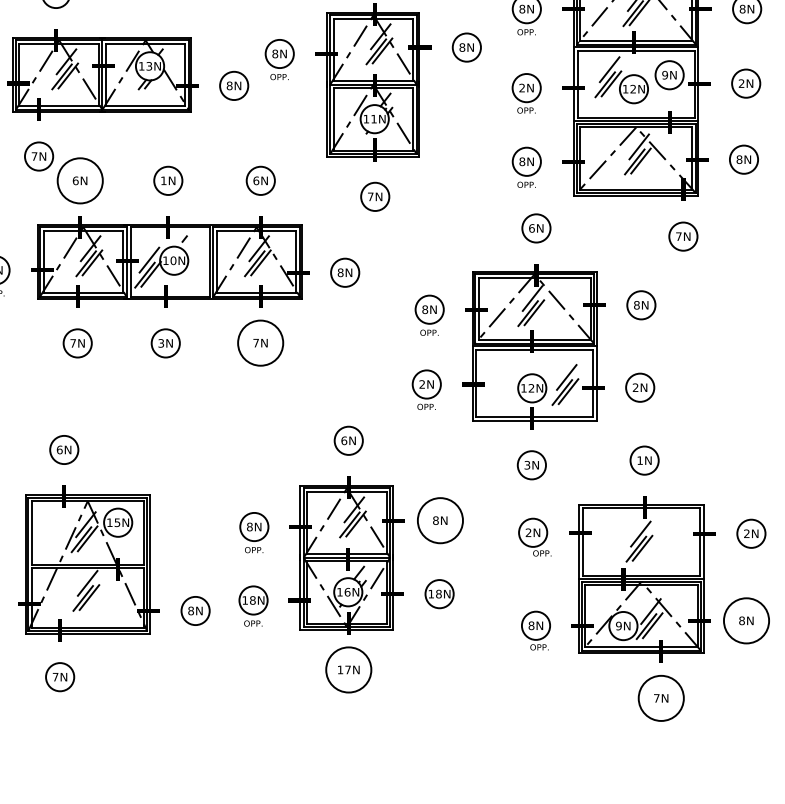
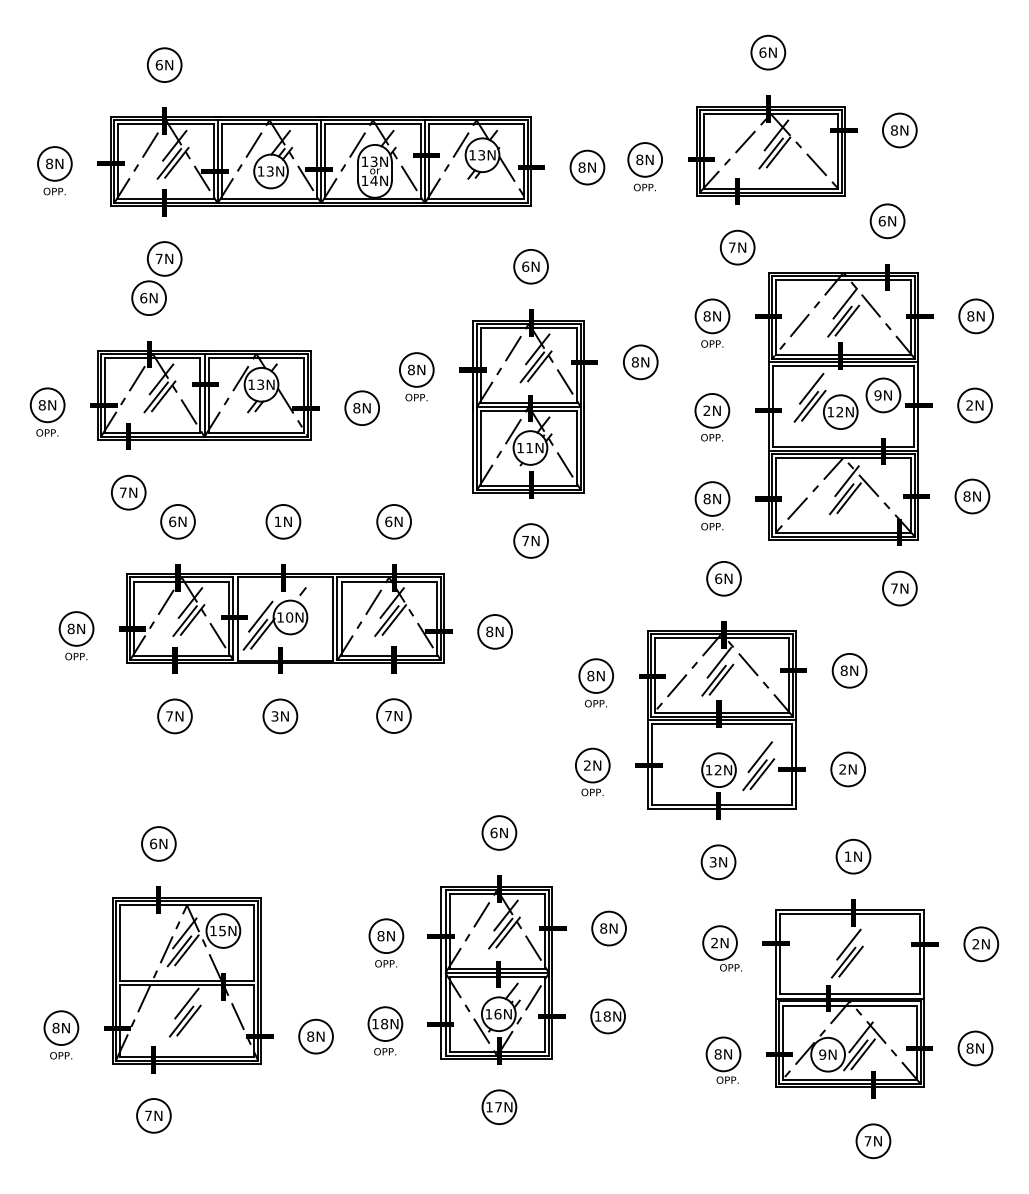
circle: (79, 180) -> (177, 521), size x0.62
circle: (260, 342) -> (393, 715), size x0.62
circle: (439, 520) -> (608, 928), size x0.62
circle: (746, 620) -> (975, 1048), size x0.62
circle: (348, 670) -> (499, 1107), size x0.62
circle: (661, 698) -> (873, 1141), size x0.62

